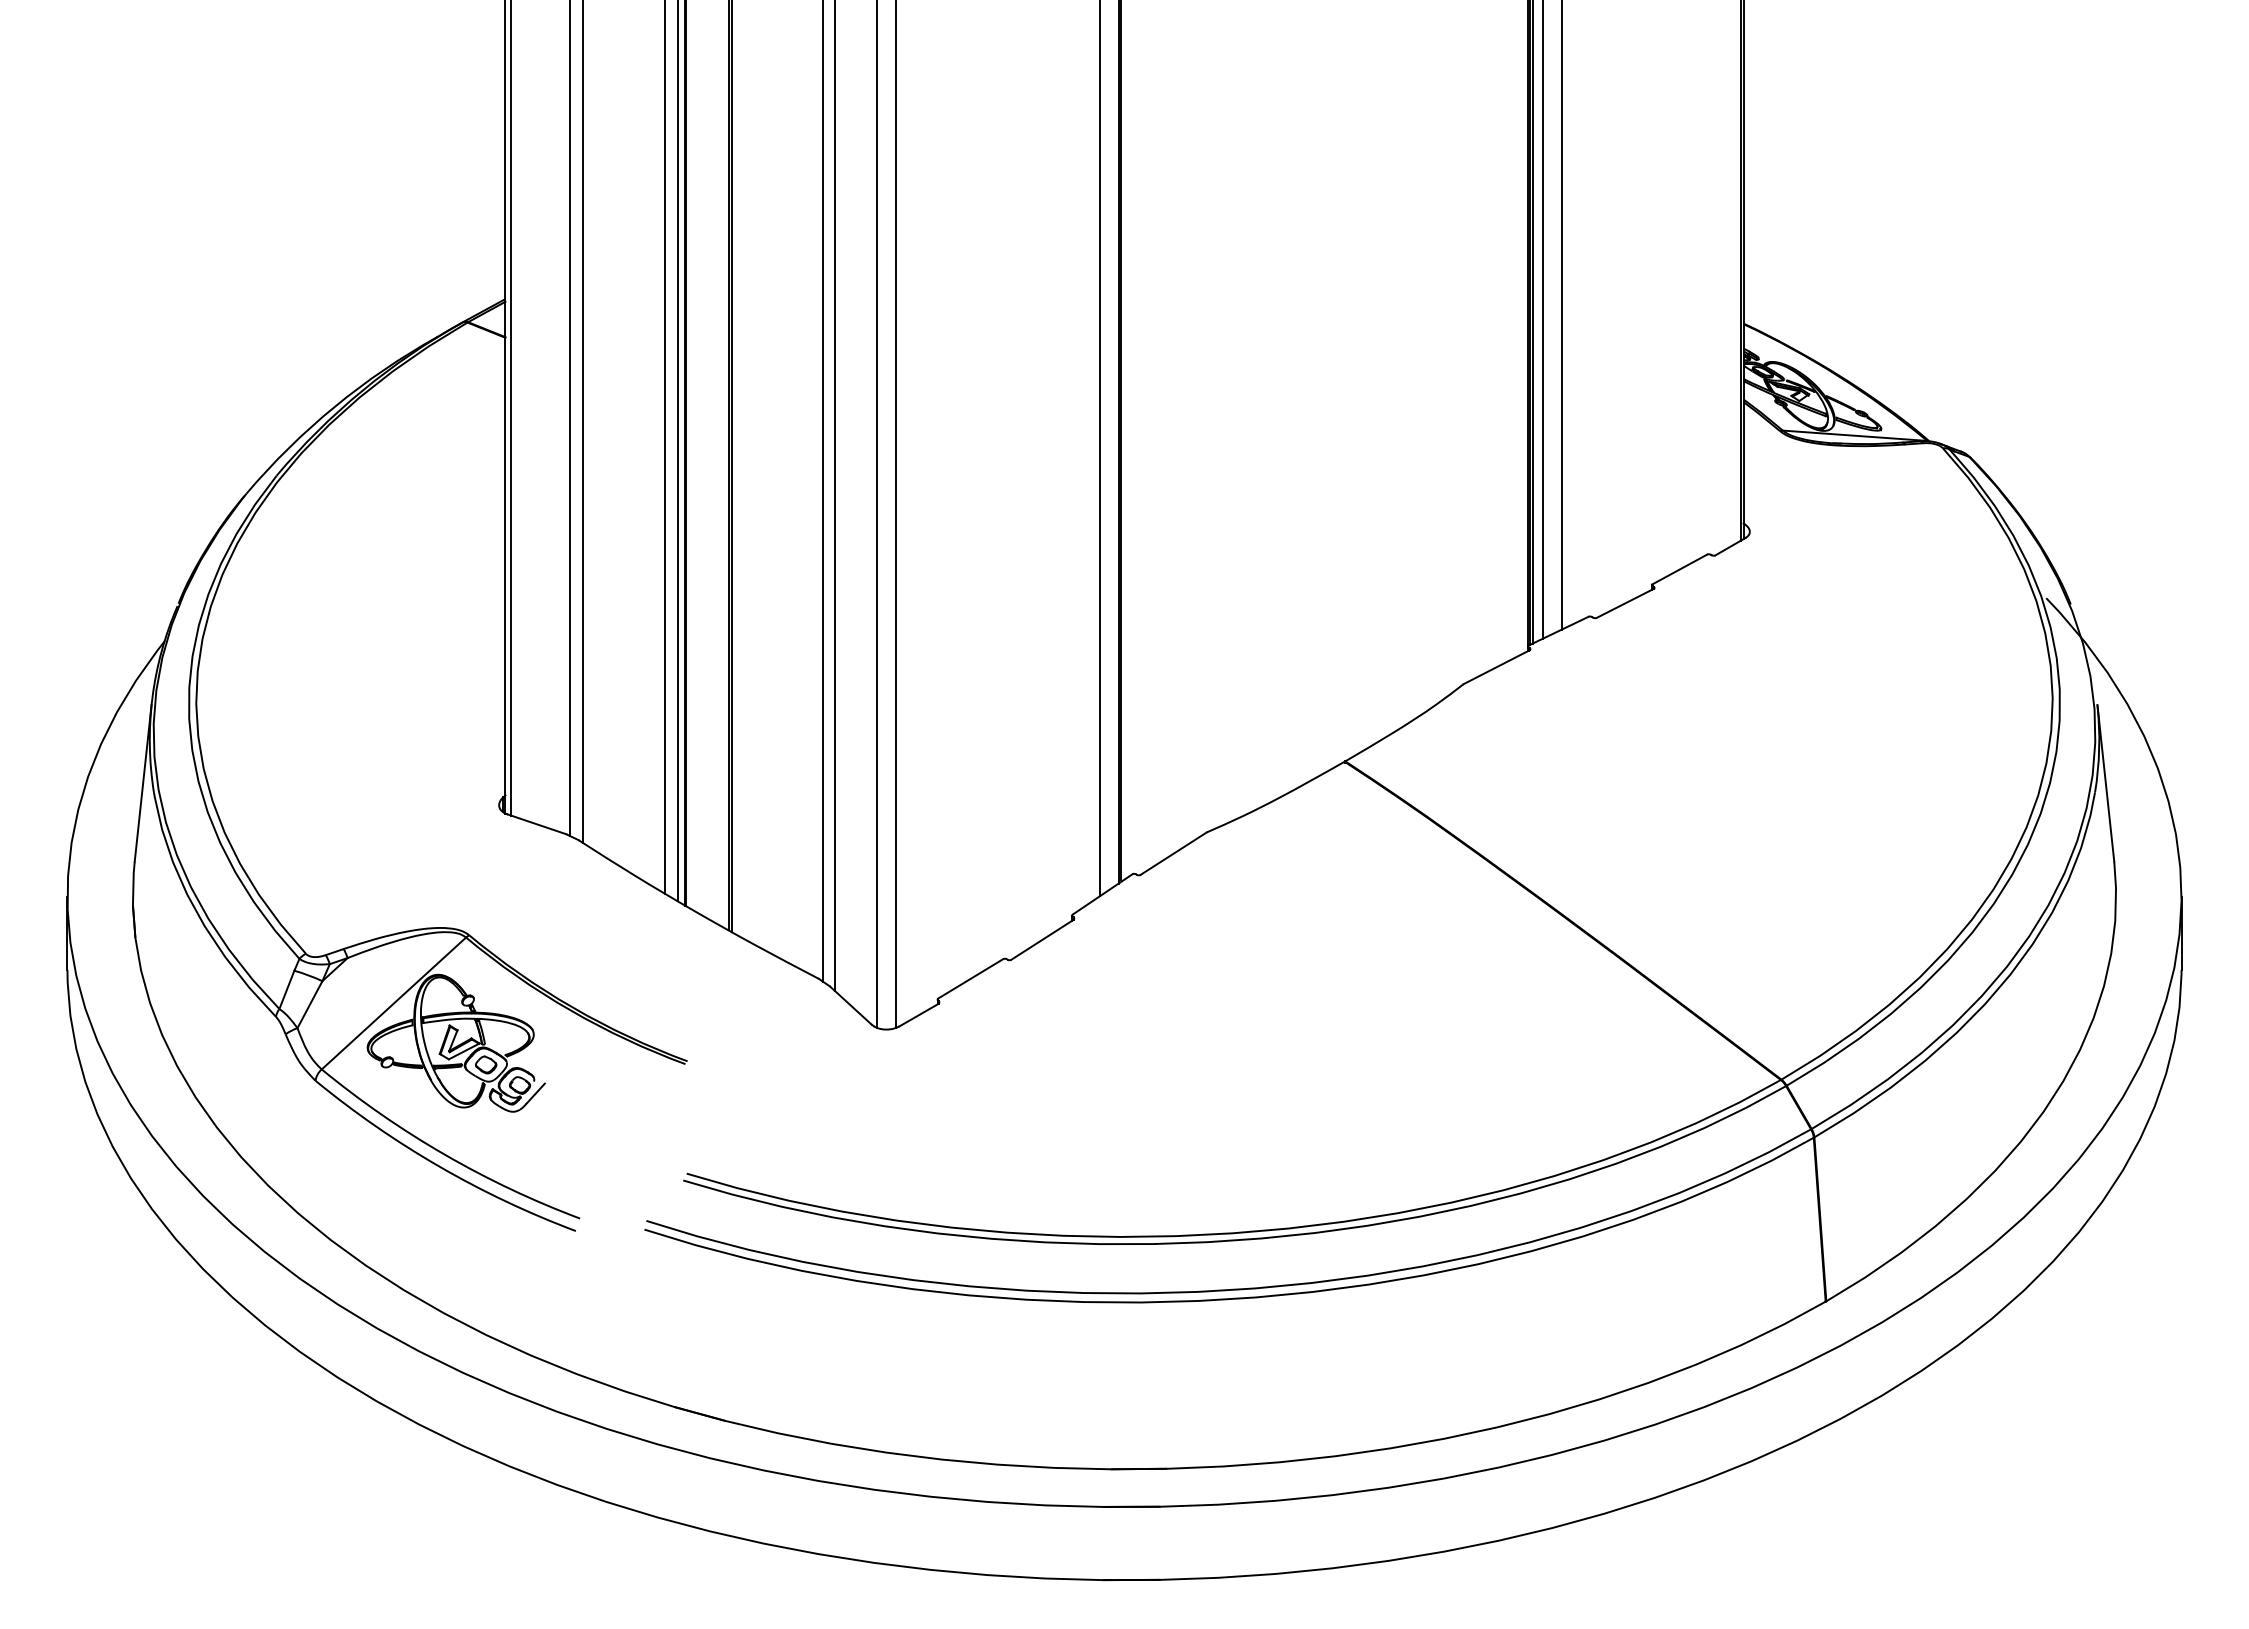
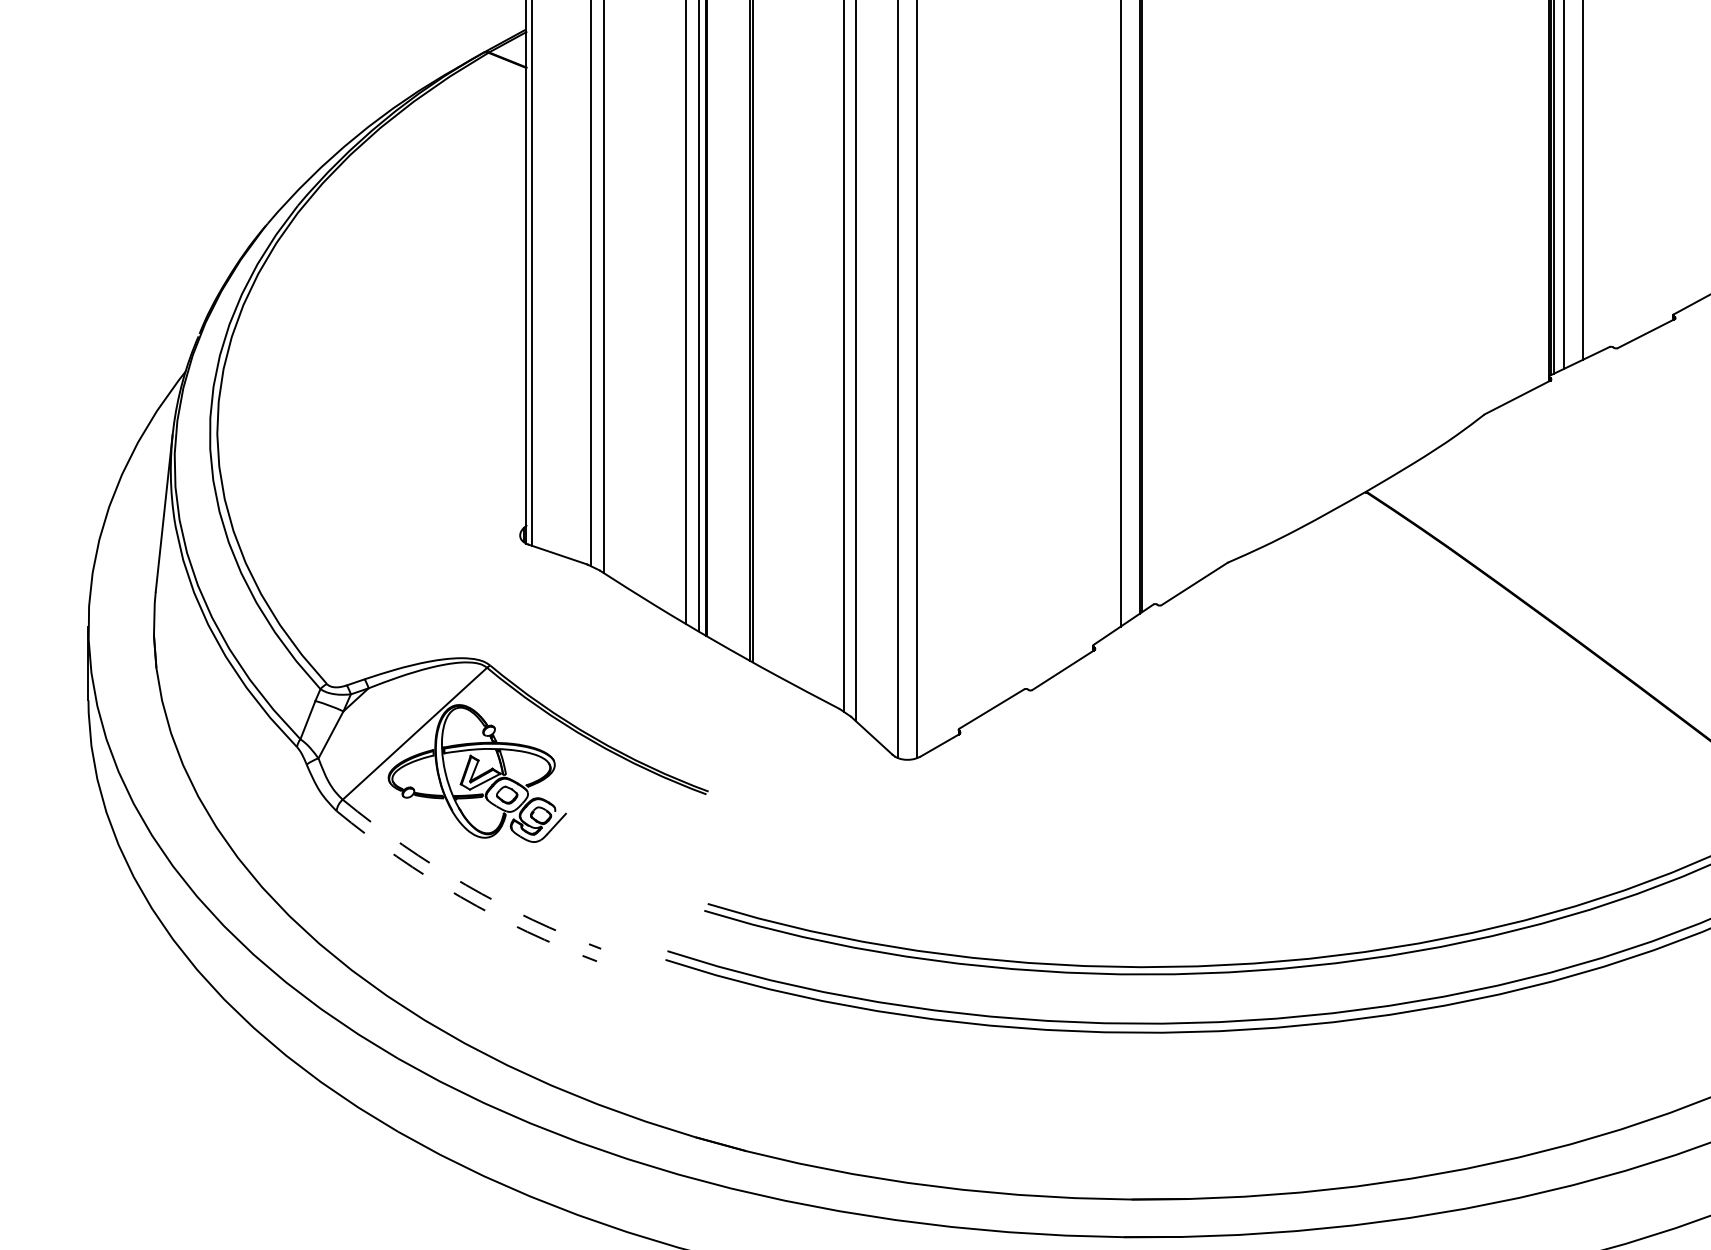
arc: (444, 1154) -> (465, 884), solid -> dashed
arc: (439, 1166) -> (460, 896), solid -> dashed

